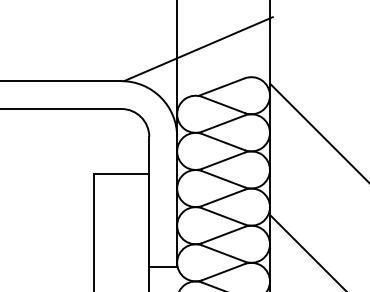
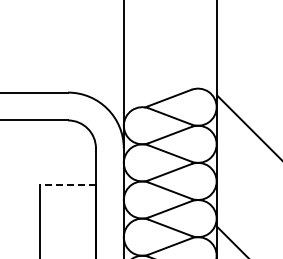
line: (198, 49) -> (145, 60), removed
line: (121, 173) -> (68, 184), solid -> dashed

